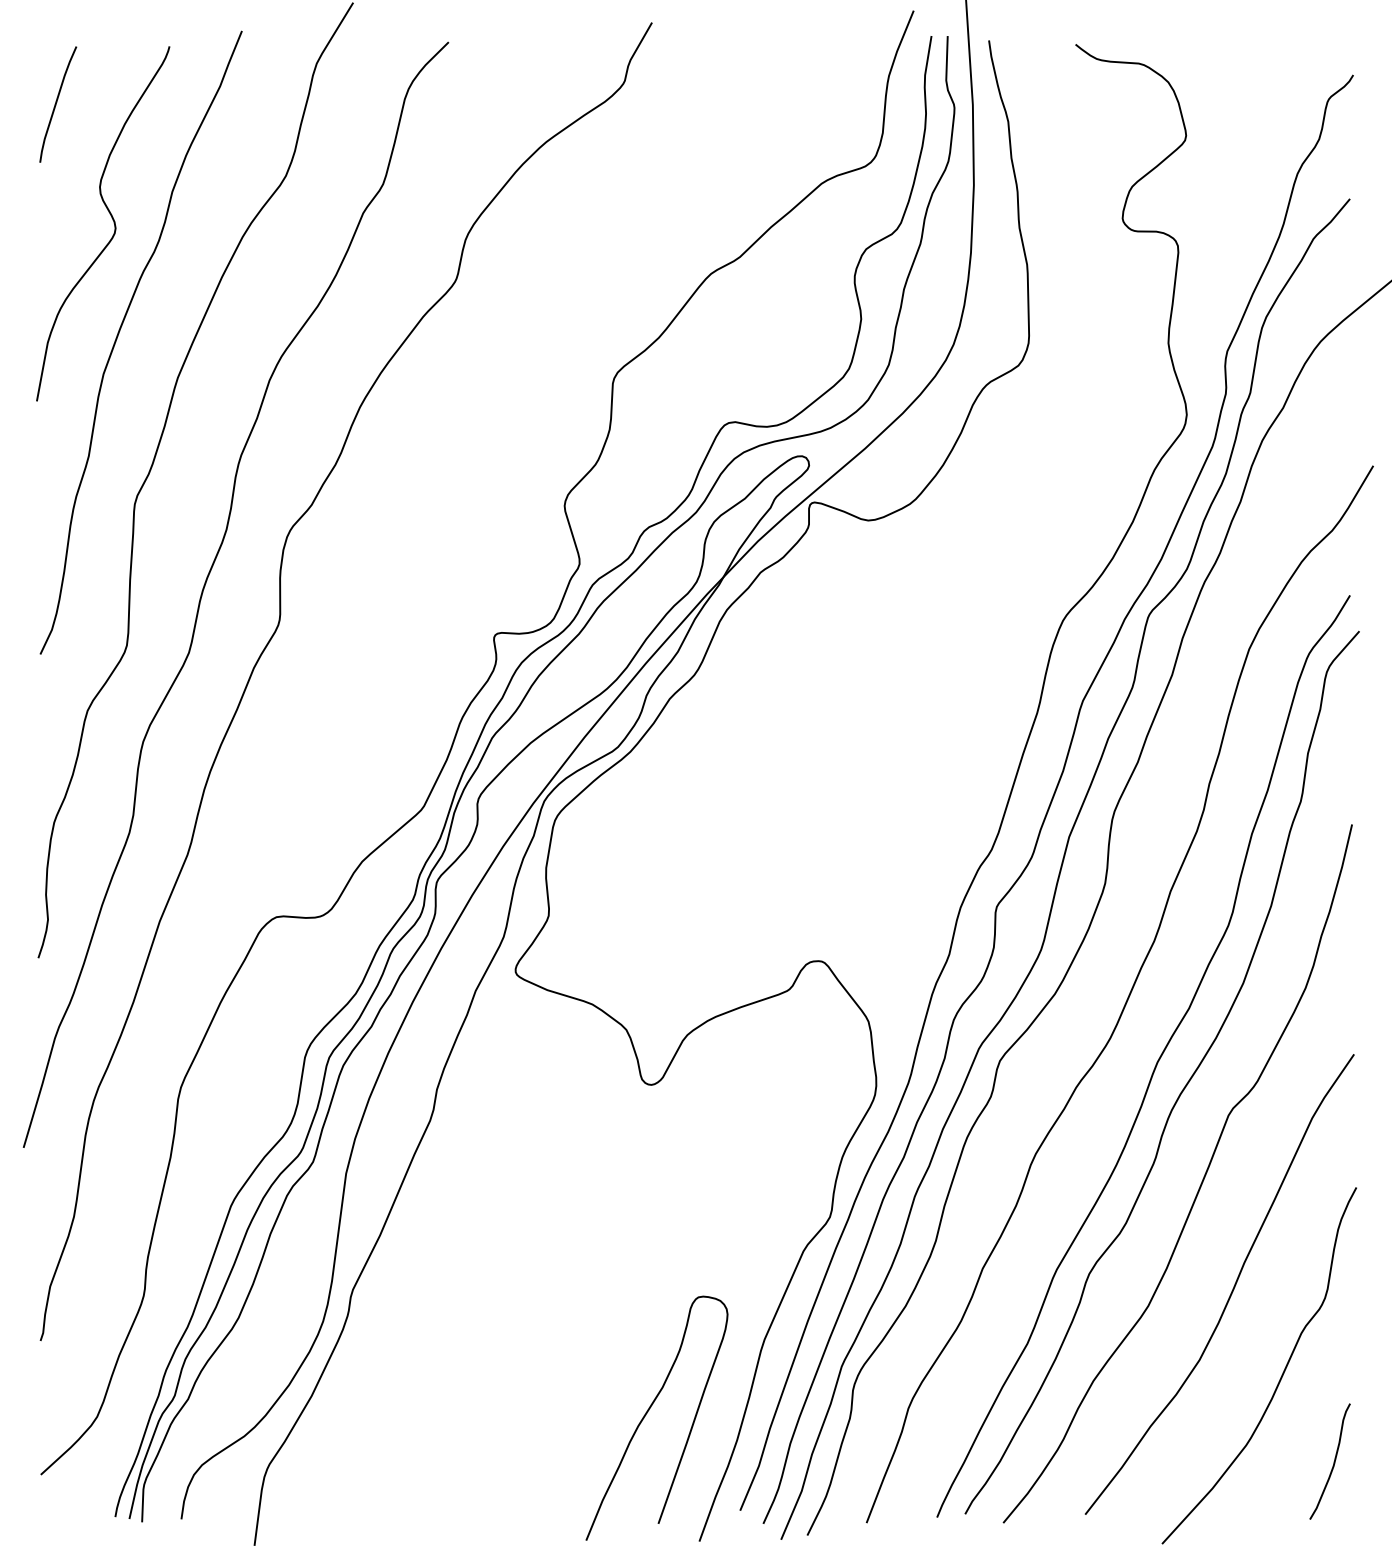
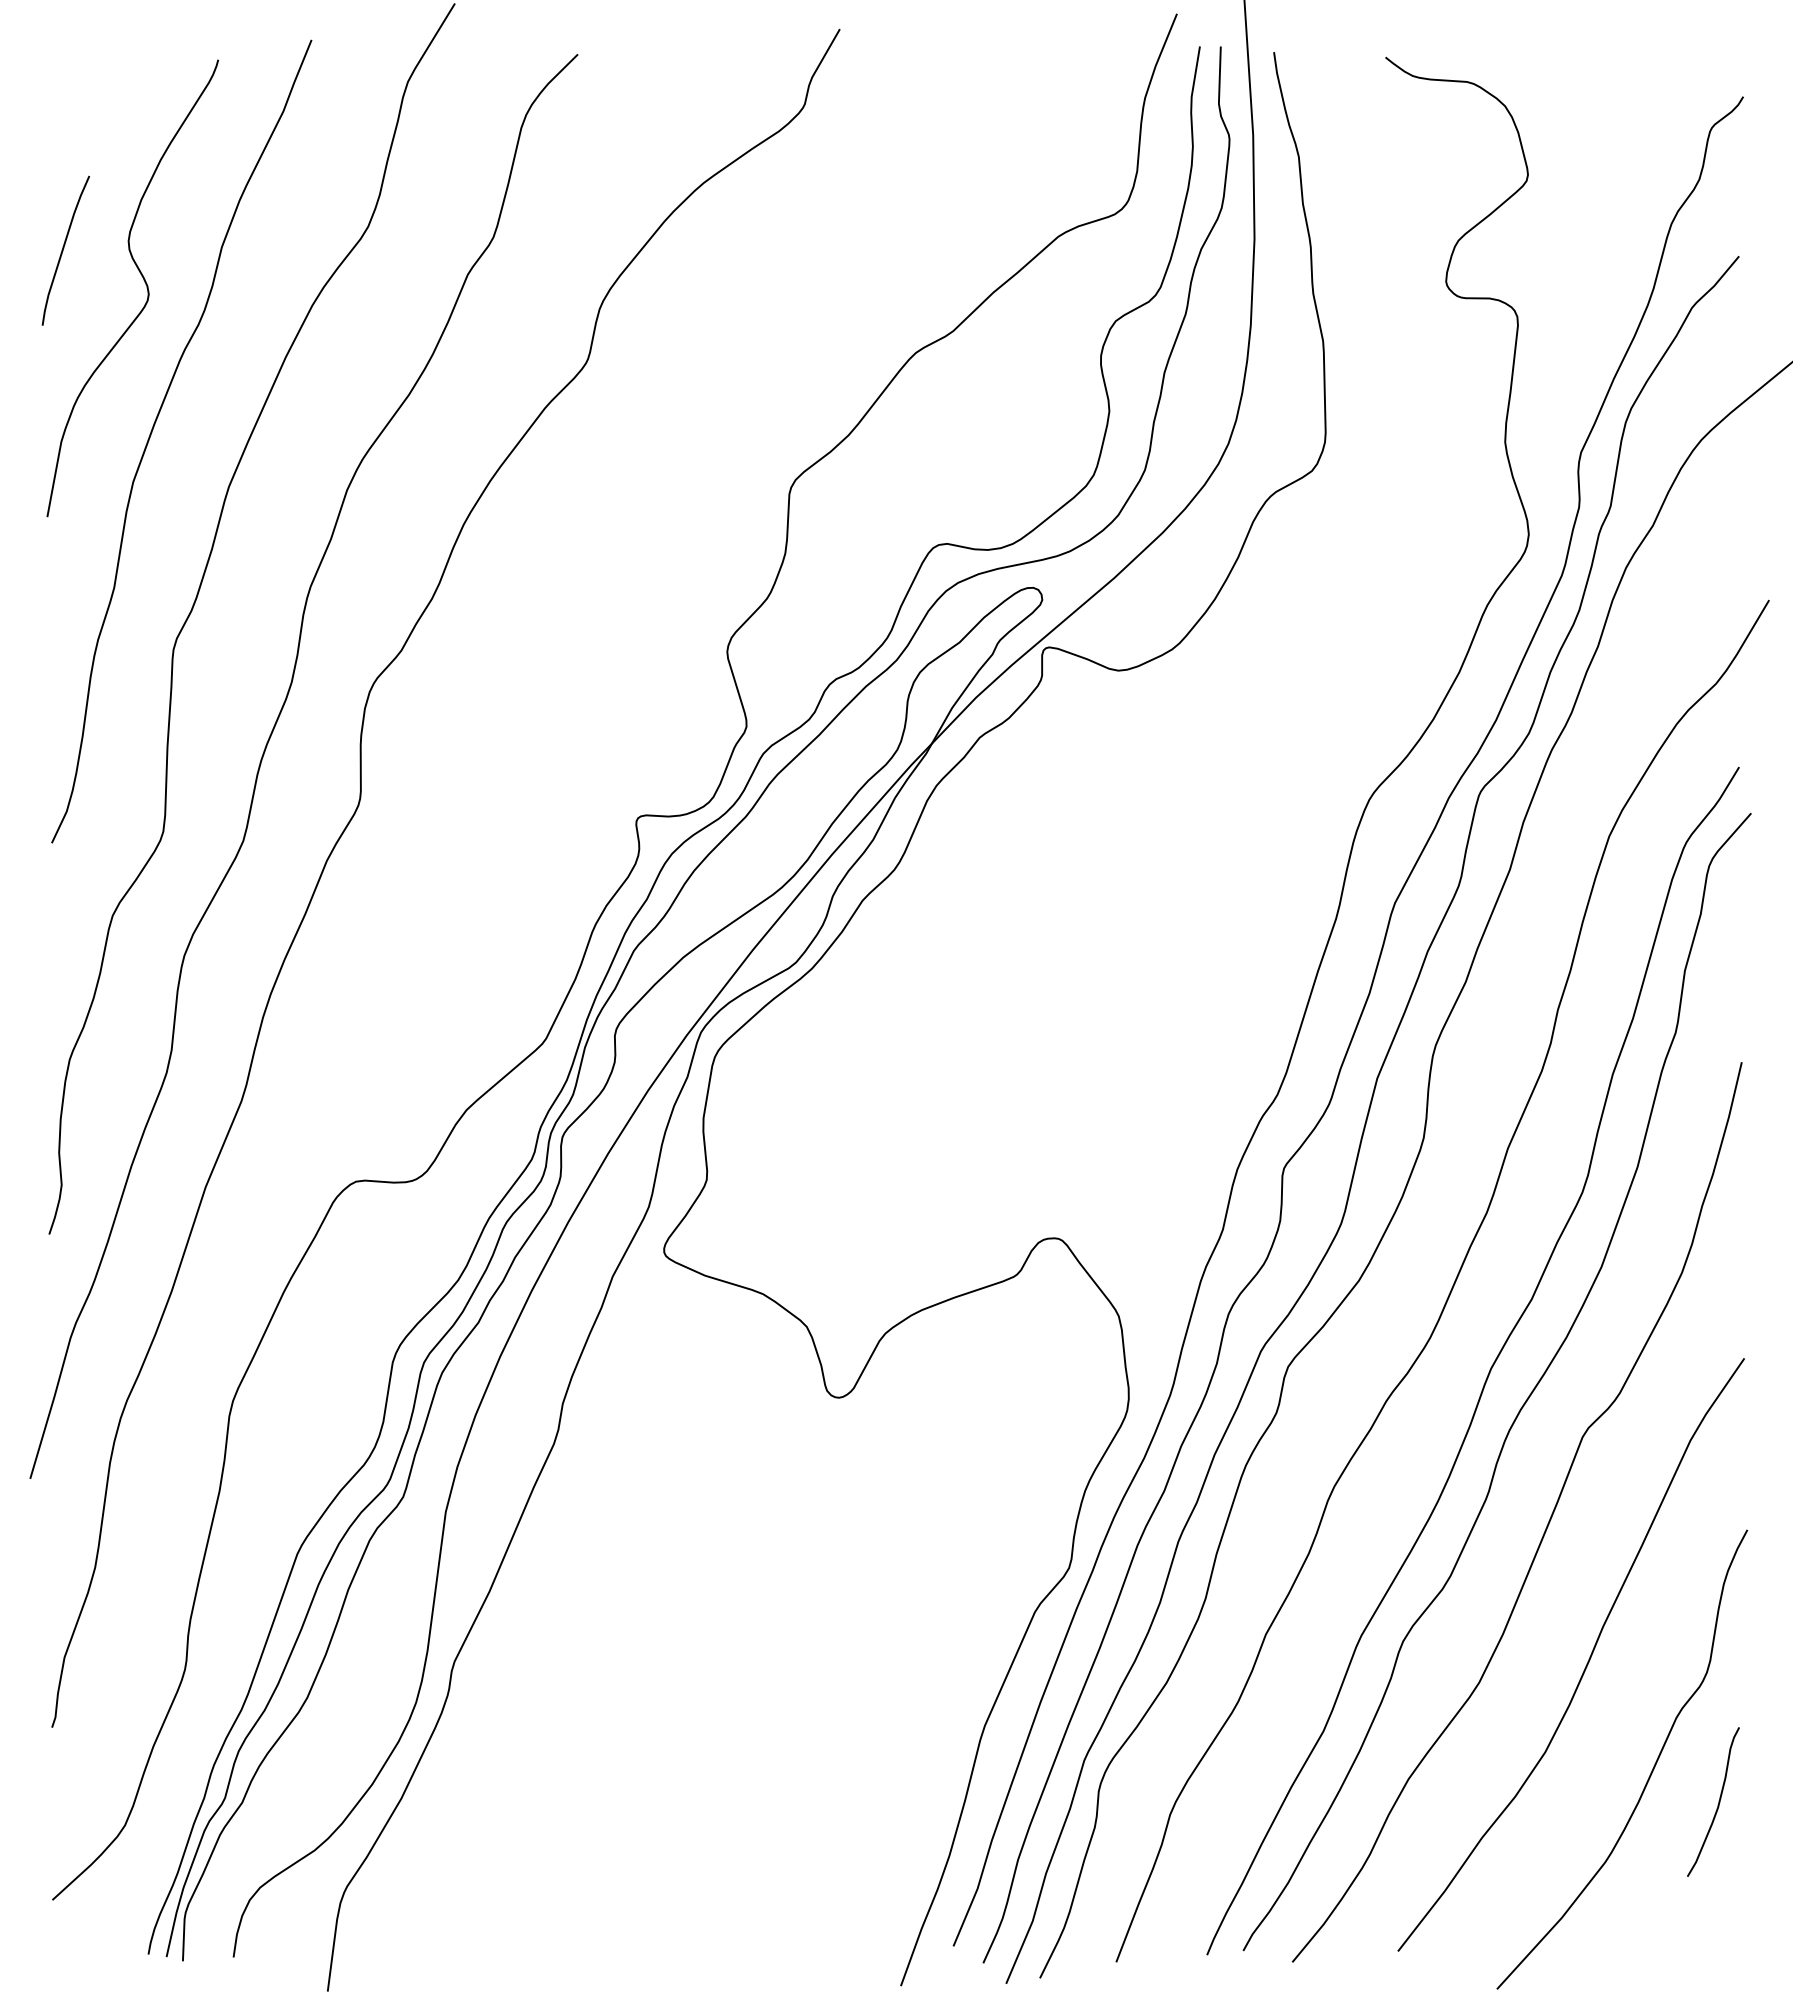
curve: (56, 104) -> (63, 250), moved
curve: (648, 1411) -> (835, 1818), removed
curve: (1334, 1461) -> (1718, 1801), moved

